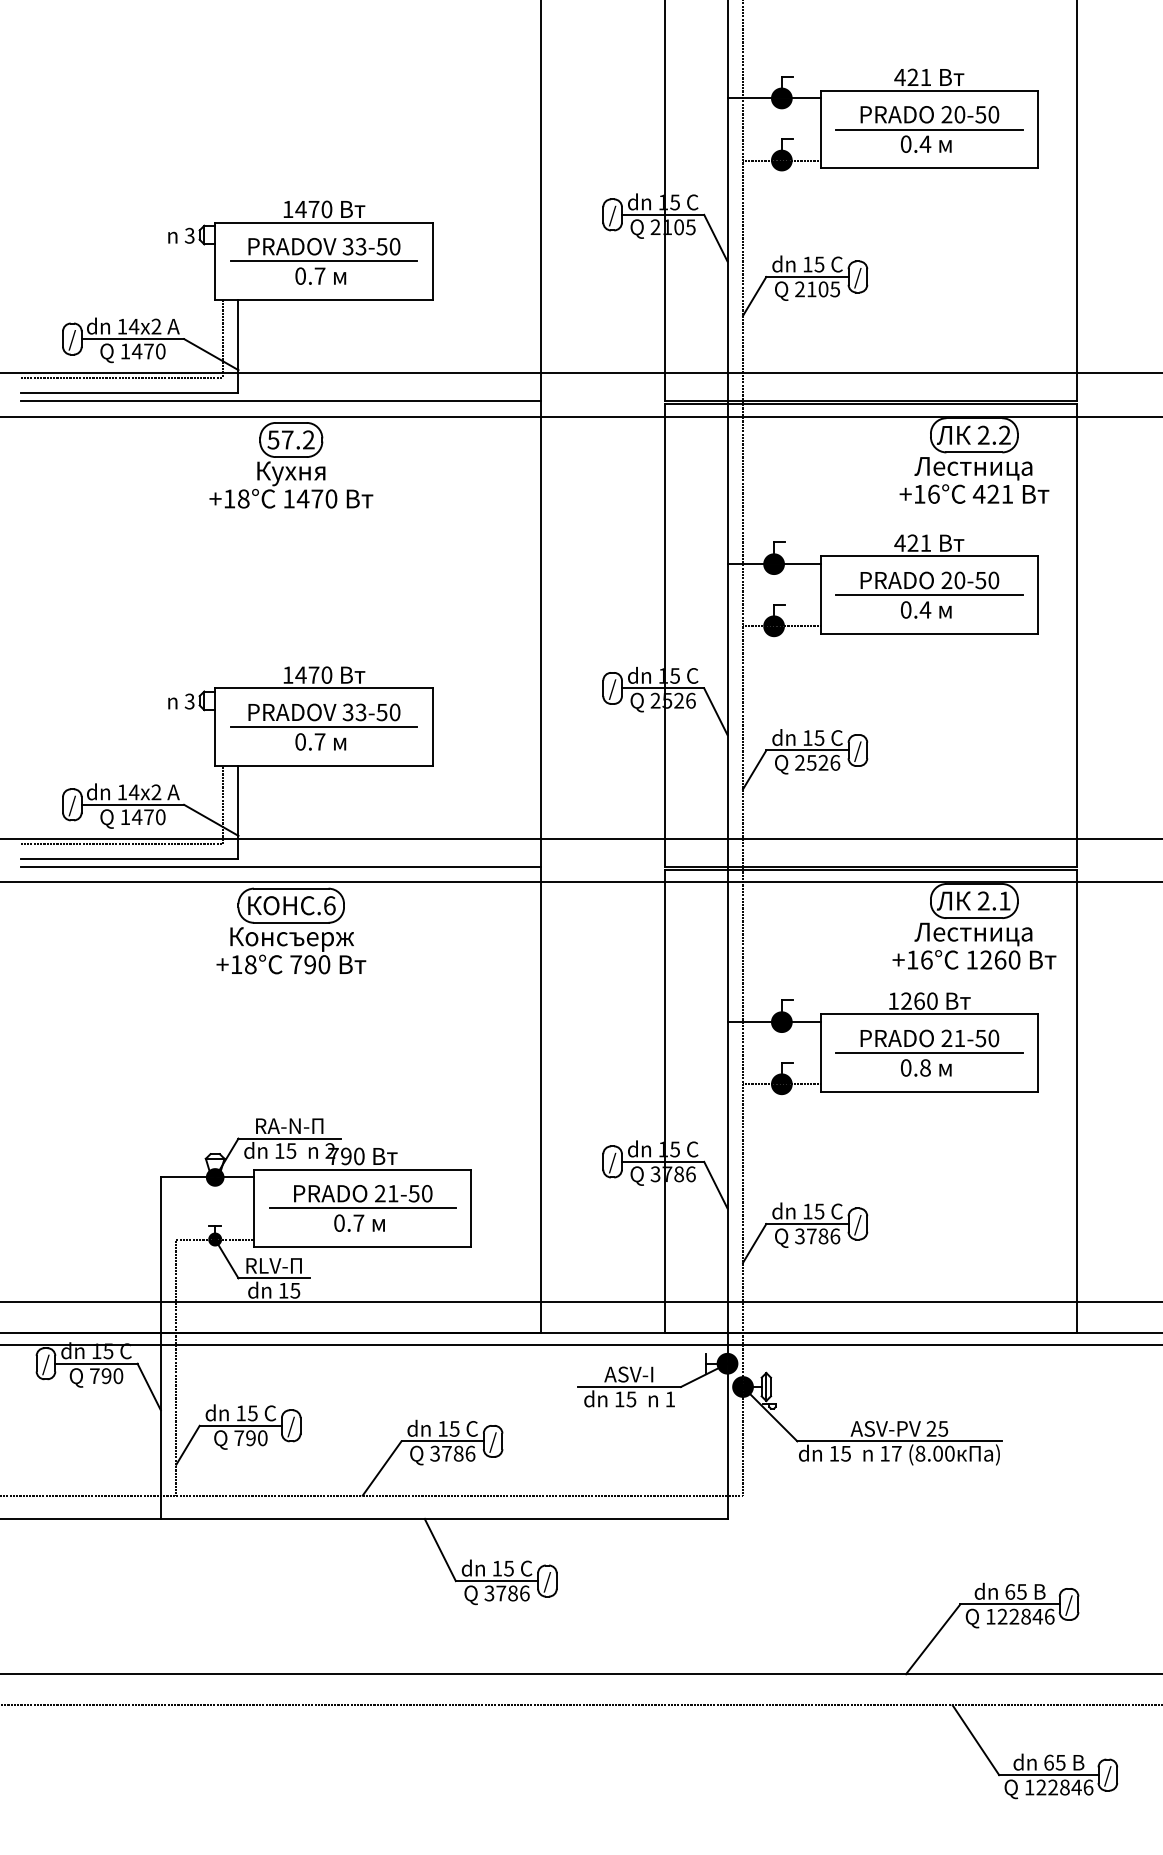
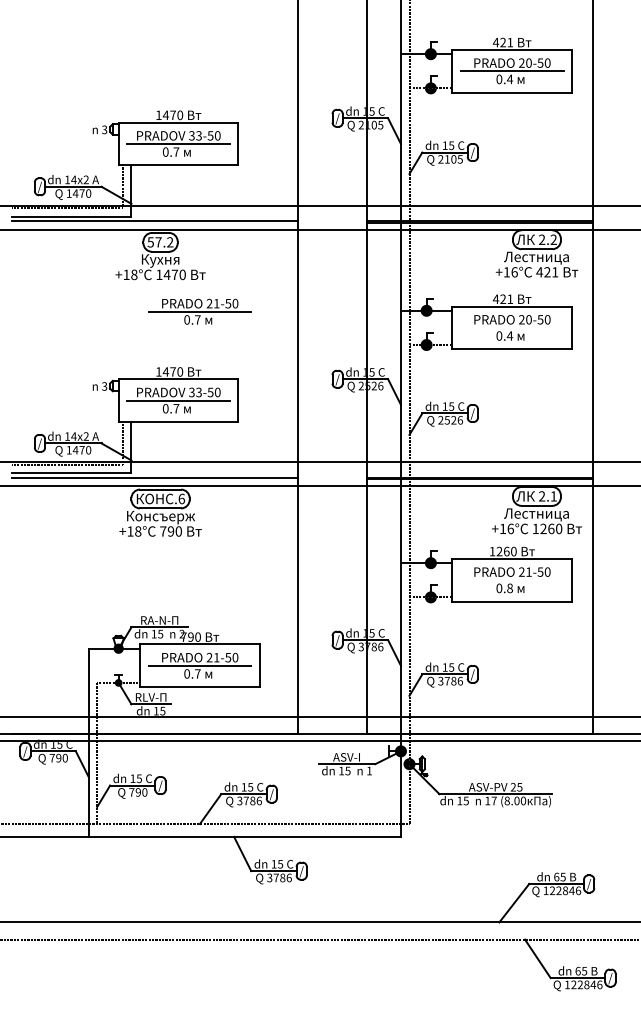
part: (361, 565) -> (199, 311), added
line: (928, 594) -> (511, 327), removed
line: (928, 1053) -> (511, 580), removed

